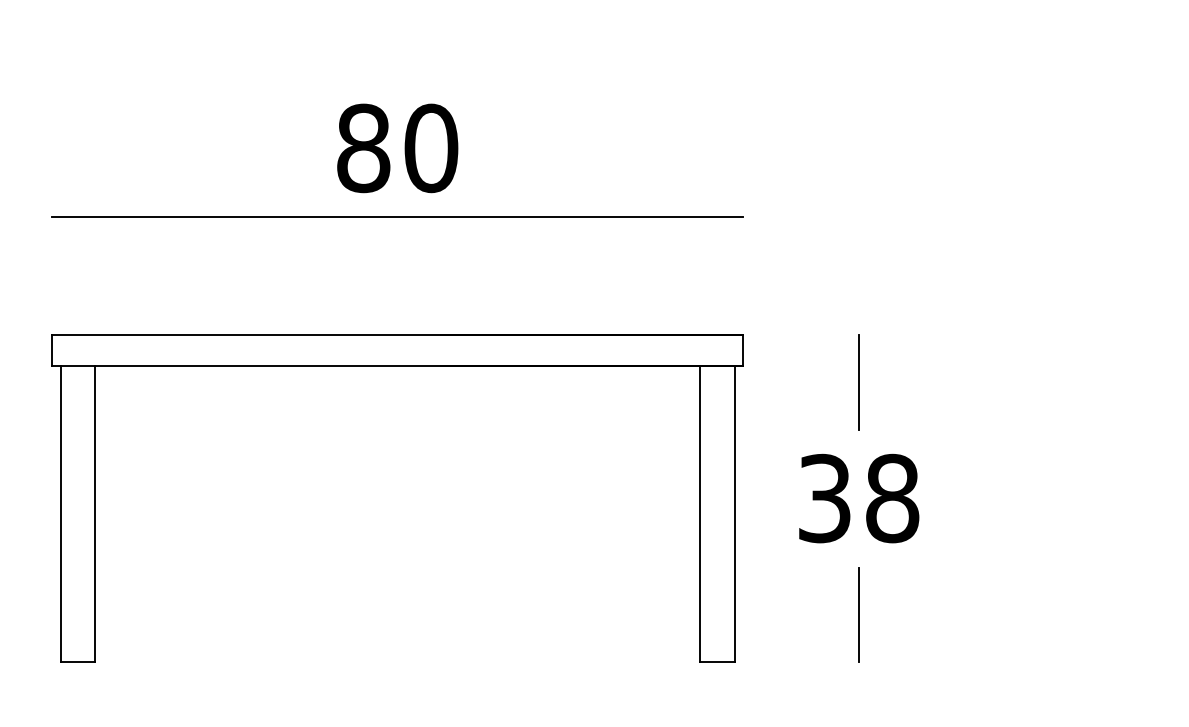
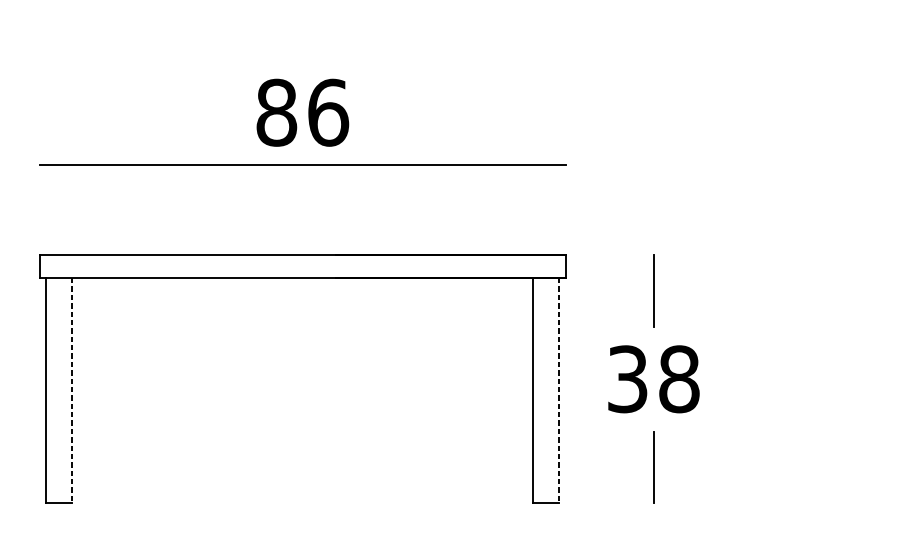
text: (431, 147) -> (328, 112), 80 -> 86
line: (95, 514) -> (72, 391), solid -> dashed
line: (734, 514) -> (559, 391), solid -> dashed

